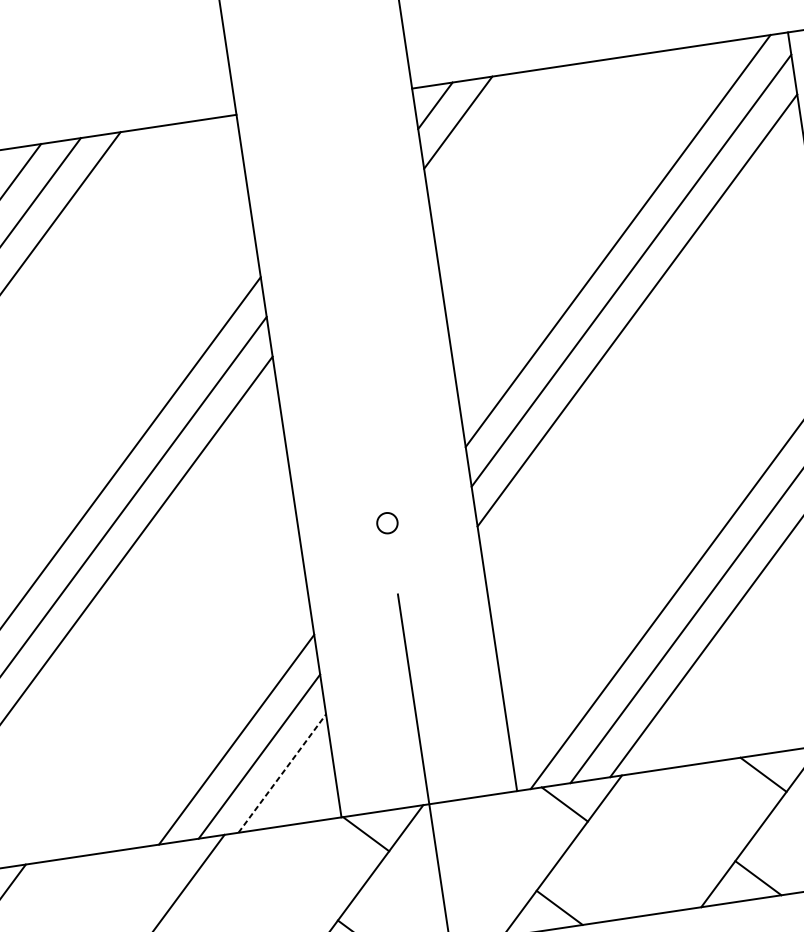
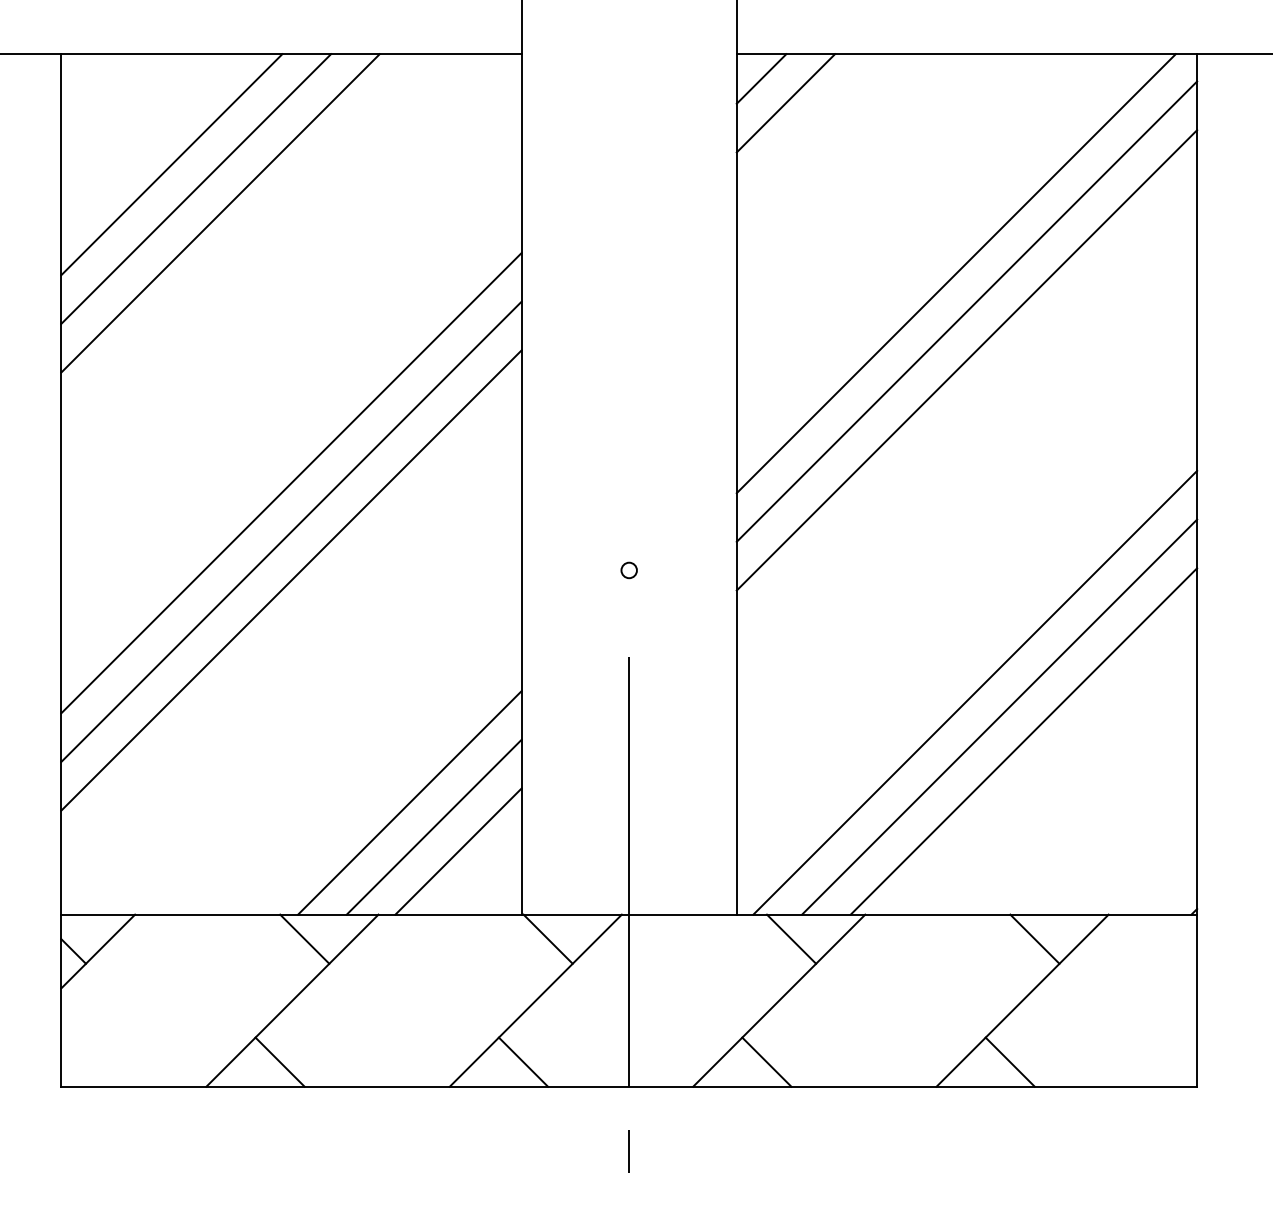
circle: (386, 523) -> (628, 570), size x0.62
line: (282, 773) -> (458, 851), dashed -> solid
line: (167, 863) -> (304, 938), added

